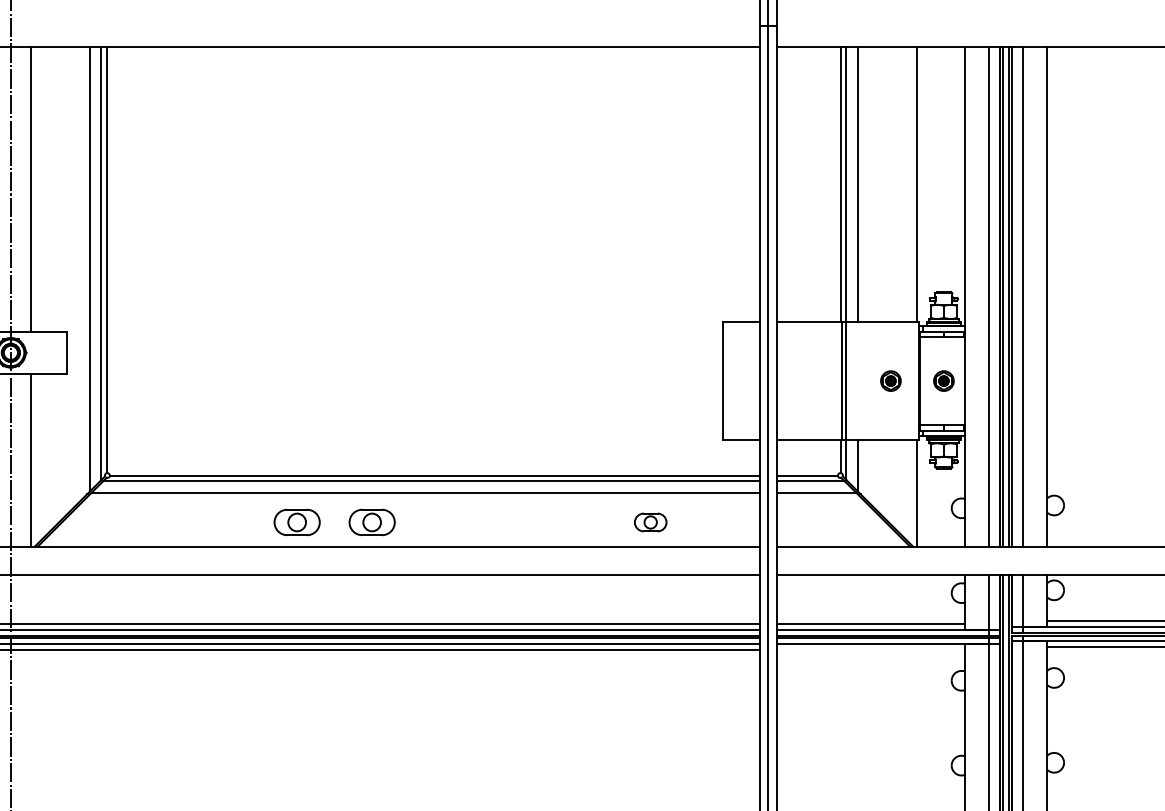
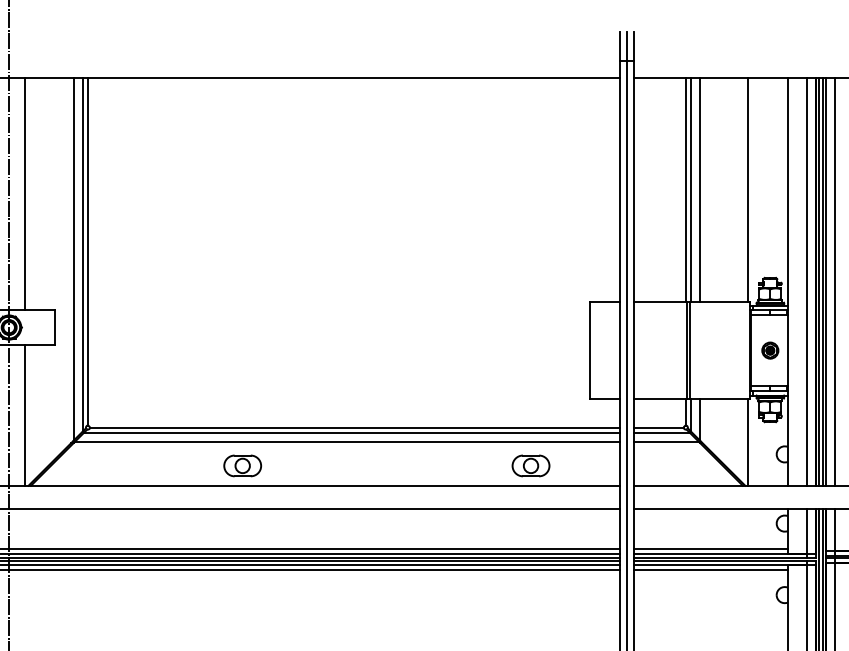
part: (890, 380) -> (726, 350), removed
part: (371, 522) -> (303, 465), removed
part: (650, 522) -> (530, 465), size x1.43
line: (870, 649) -> (710, 569), added

